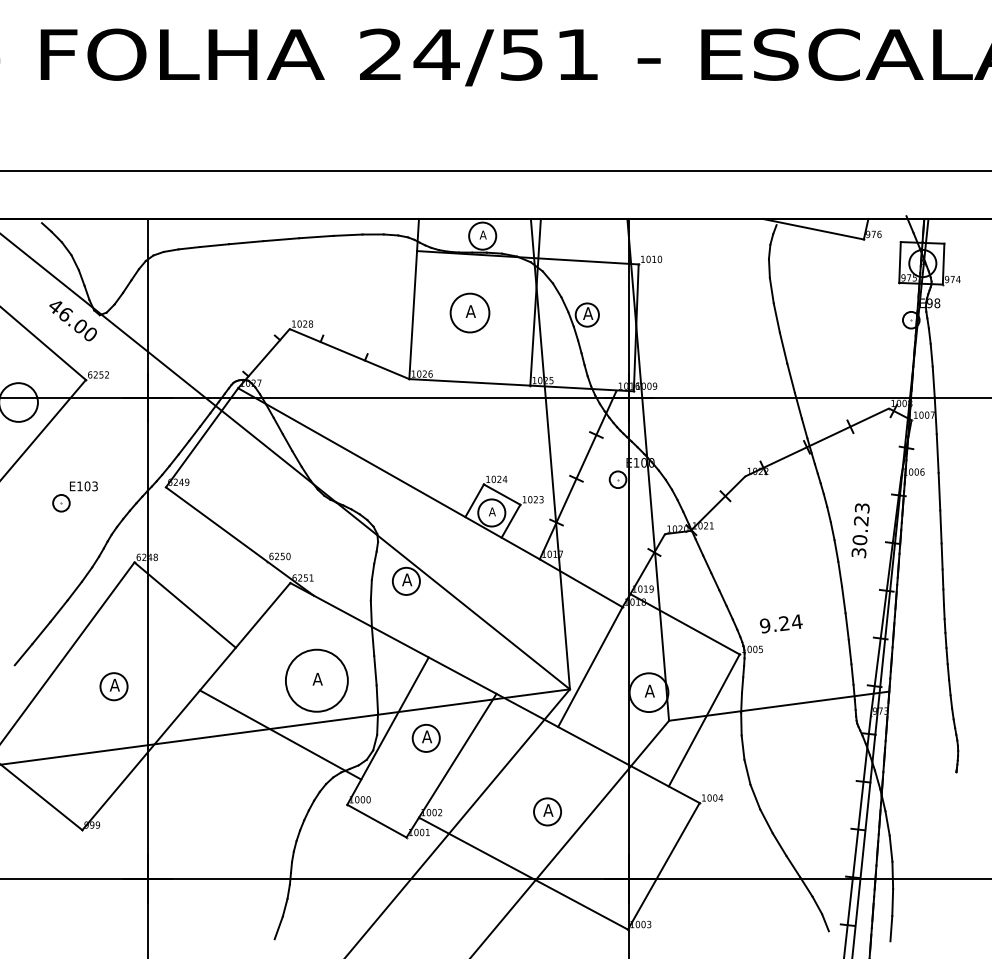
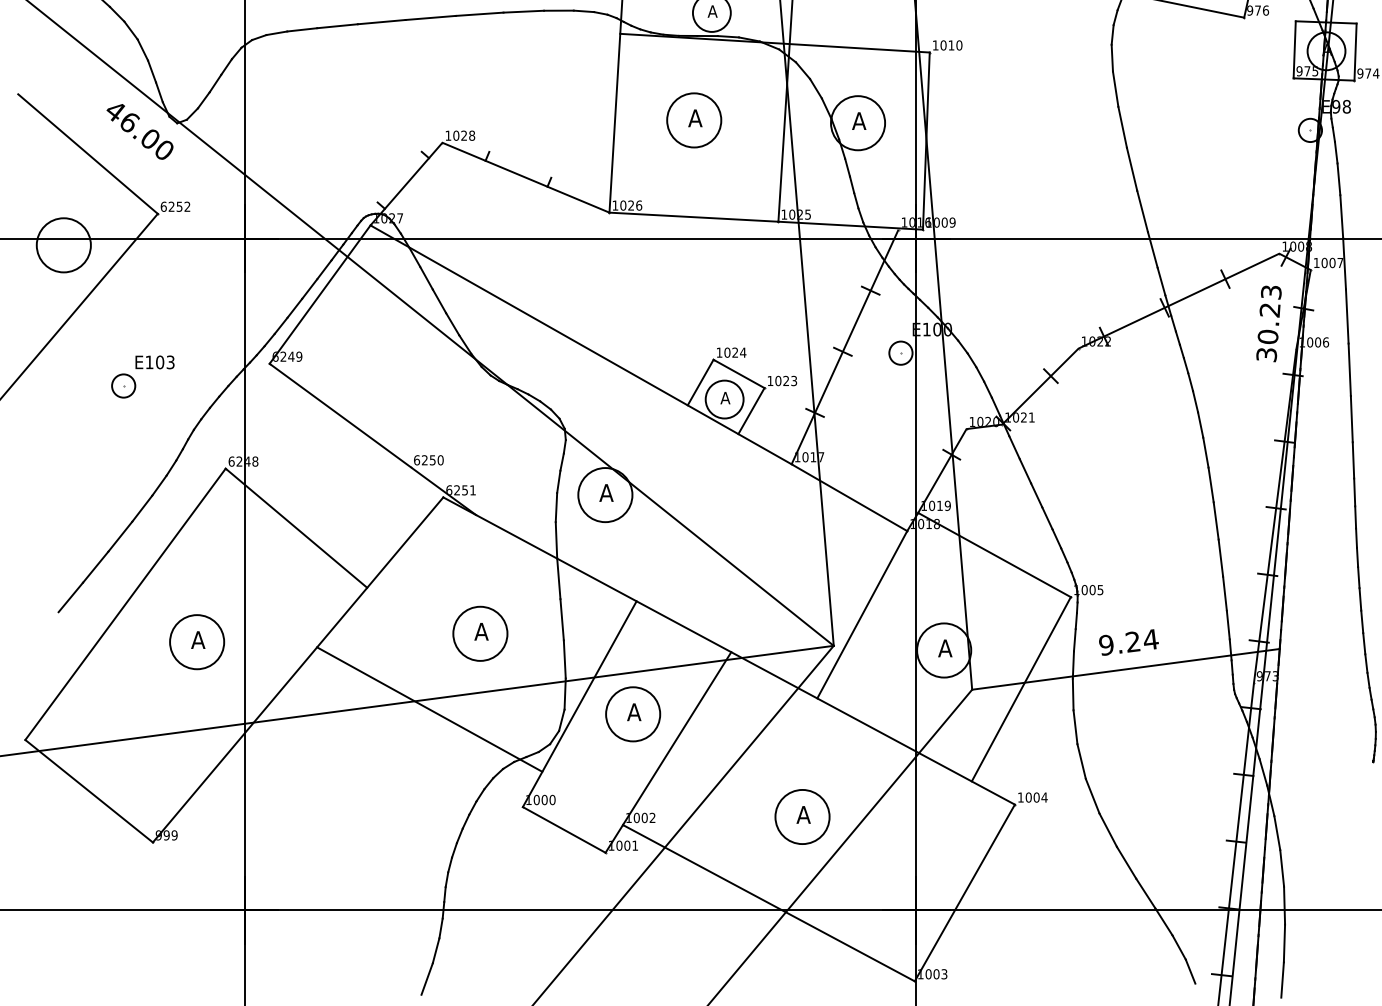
circle: (586, 314) -> (856, 122), size x1.67
text: (860, 530) -> (1268, 323), moved
circle: (406, 581) -> (605, 495), size x1.43
text: (781, 623) -> (1129, 641), moved
circle: (316, 680) -> (479, 633), size x0.62
circle: (113, 686) -> (196, 641), size x1.43
circle: (425, 738) -> (632, 714), size x1.43
circle: (547, 811) -> (802, 816), size x1.43

